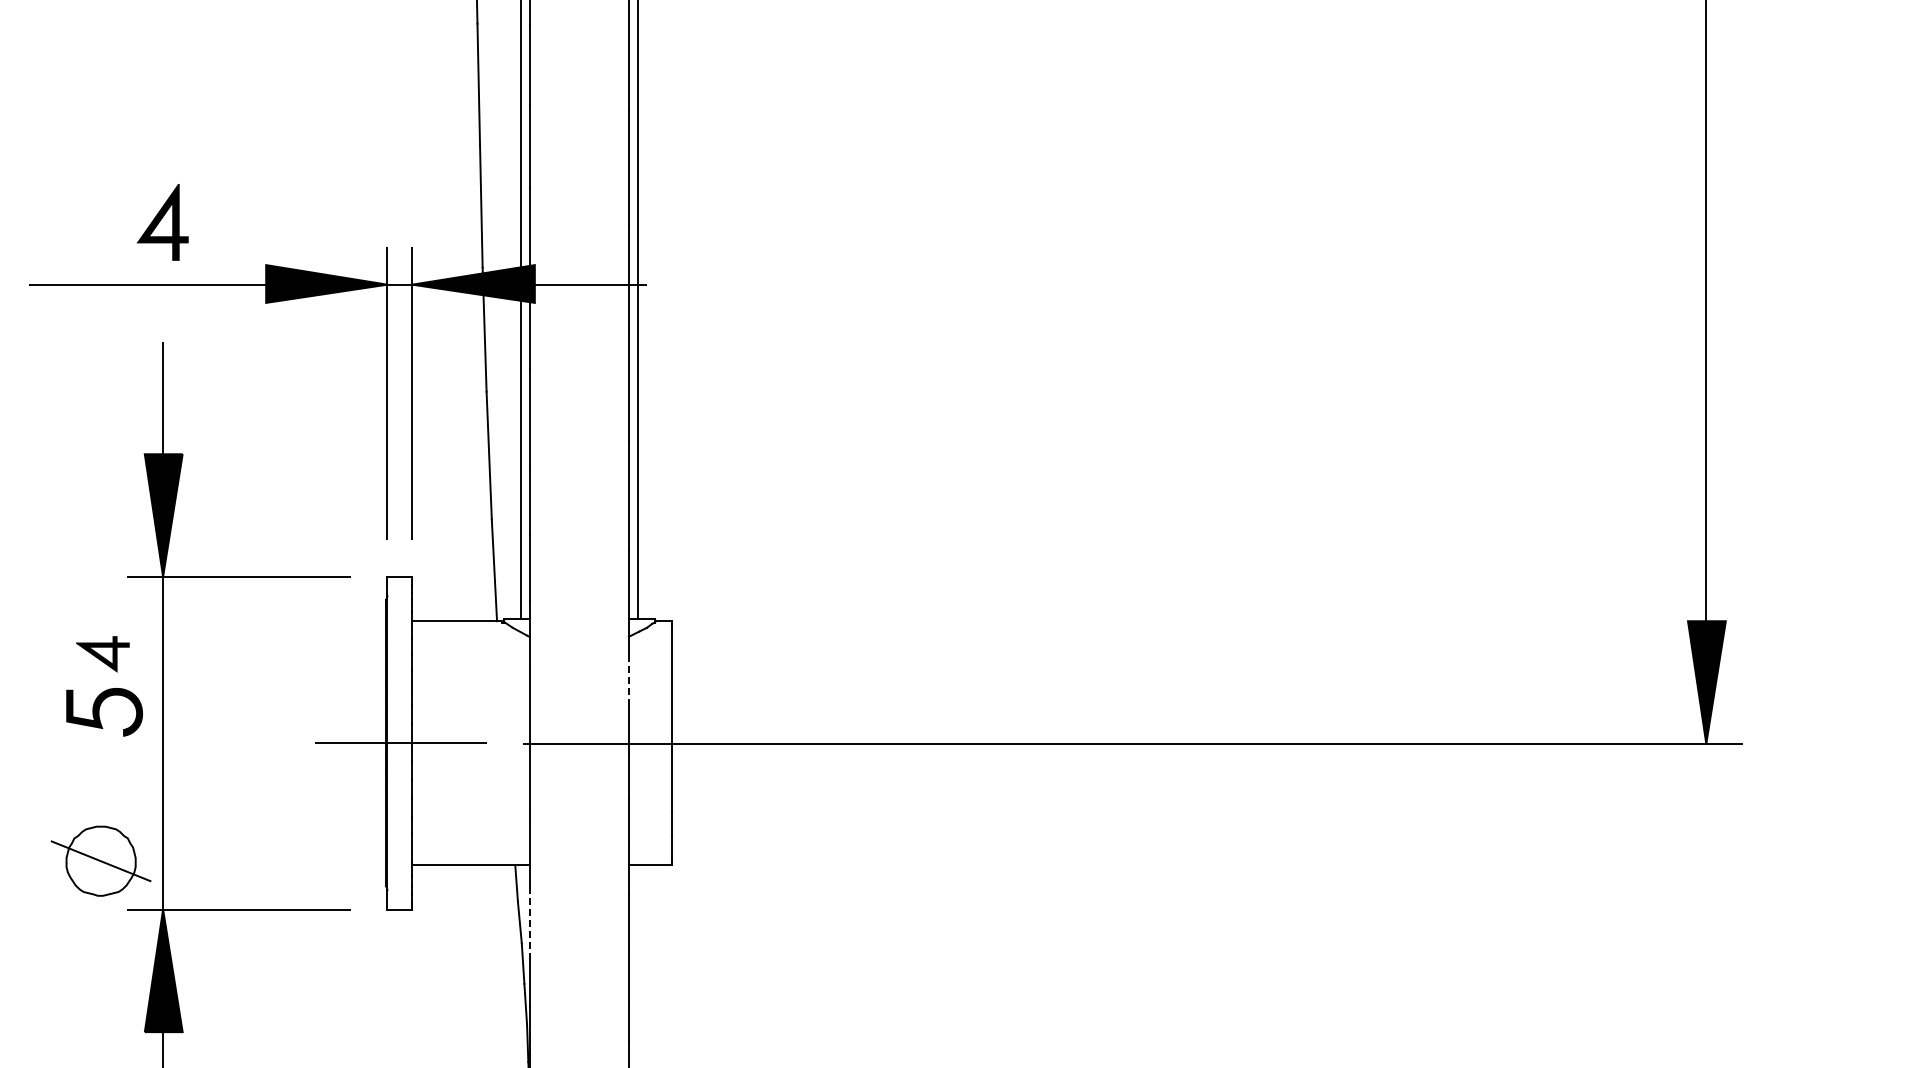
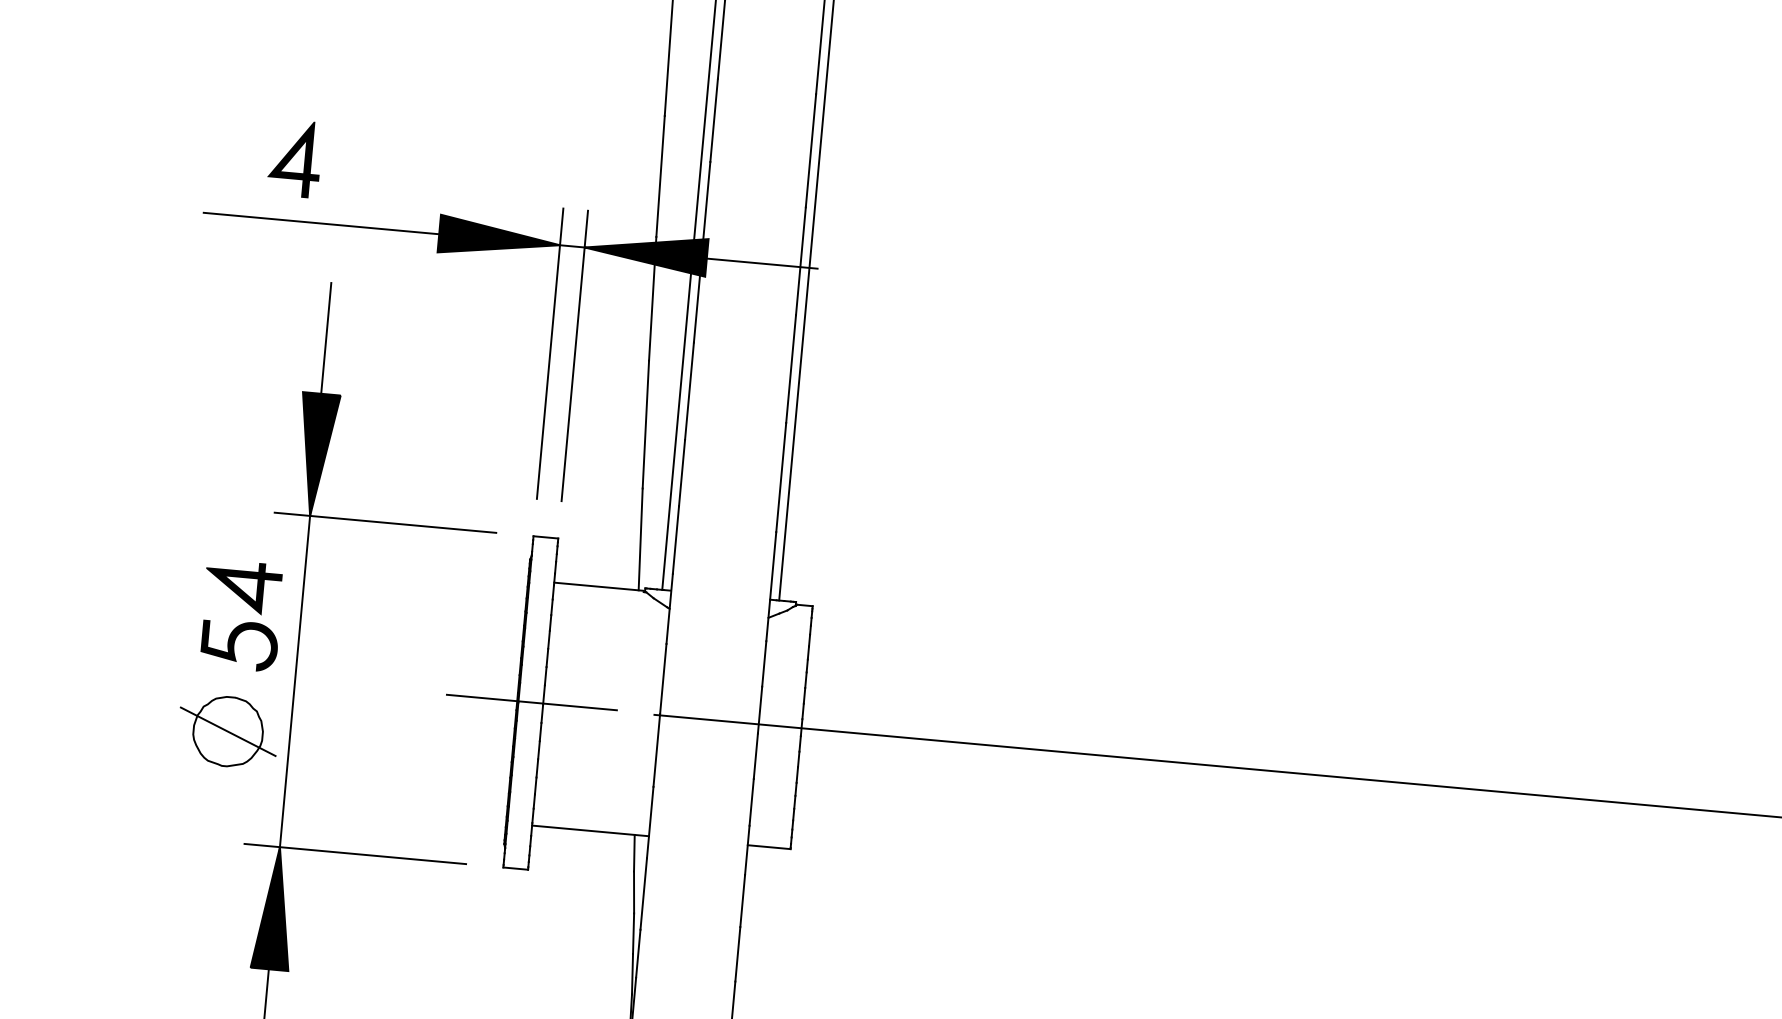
part: (162, 222) -> (294, 158), moved
part: (102, 654) -> (242, 587), size x1.43
line: (628, 683) -> (763, 664), dashed -> solid
part: (100, 860) -> (227, 730), moved
line: (529, 923) -> (643, 894), dashed -> solid

